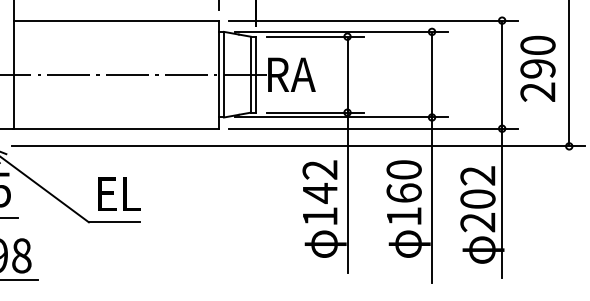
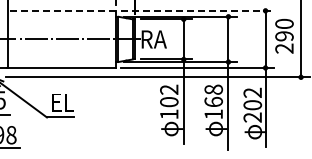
line: (116, 20) -> (61, 10), solid -> dashed
line: (375, 20) -> (198, 10), solid -> dashed
text: (403, 169) -> (213, 89), 160 -> 168
text: (320, 192) -> (169, 101), 142 -> 102

